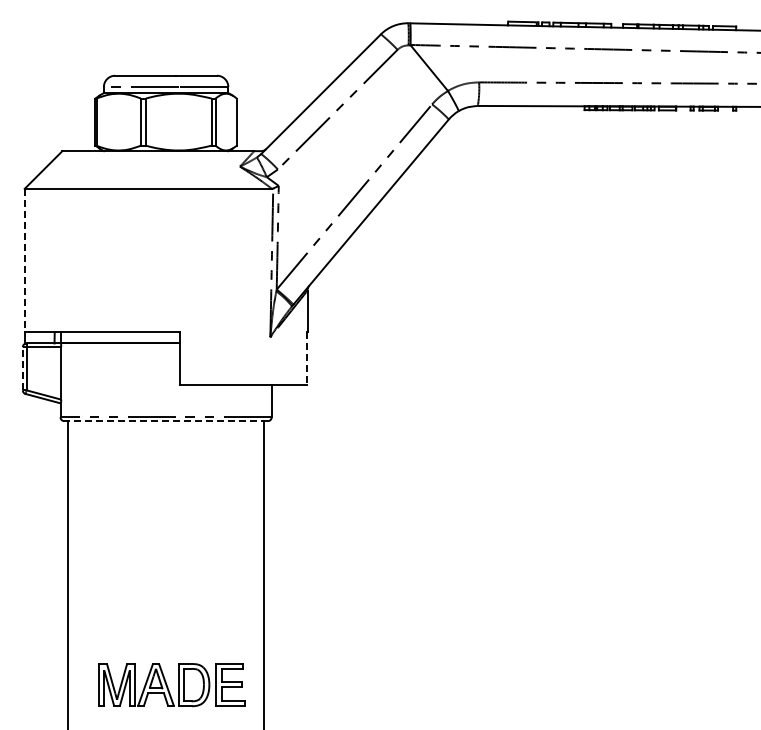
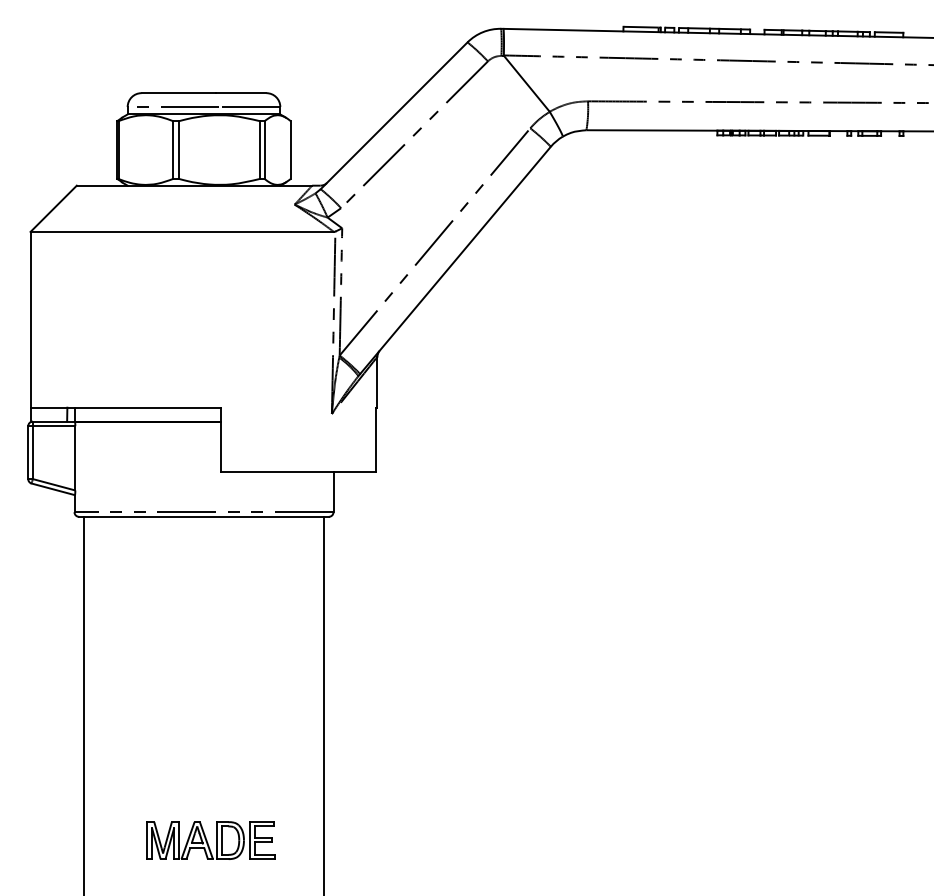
line: (24, 260) -> (30, 319), dashed -> solid
line: (306, 359) -> (376, 441), dashed -> solid
line: (22, 368) -> (27, 452), dashed -> solid
line: (166, 421) -> (204, 517), dashed -> solid
part: (171, 684) -> (210, 839), size x0.71

